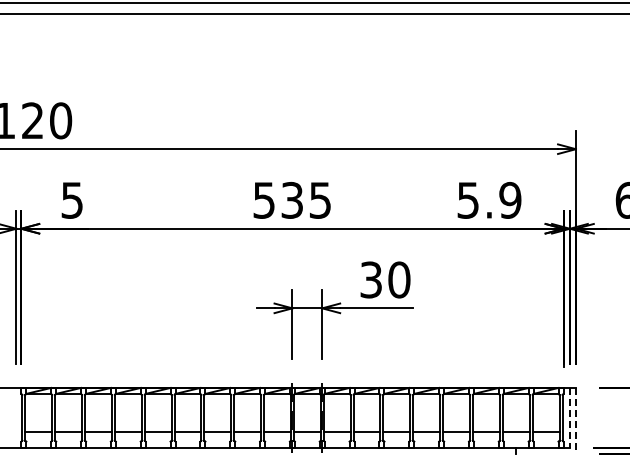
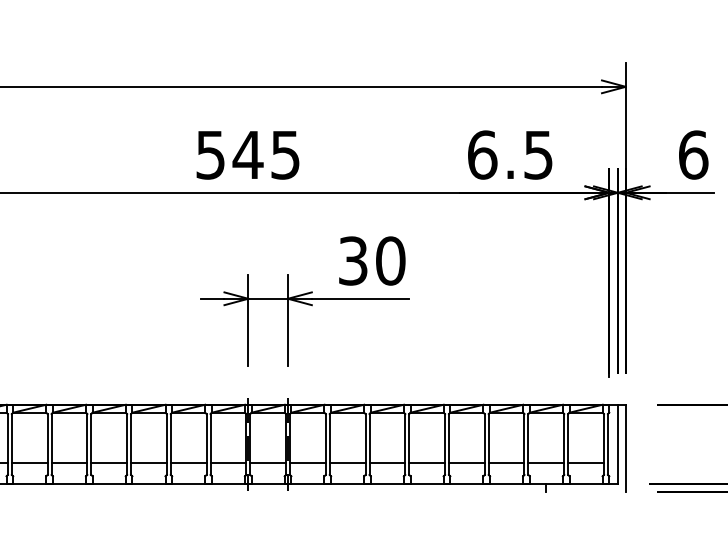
text: (291, 199) -> (247, 153), 535 -> 545
text: (489, 199) -> (510, 153), 5.9 -> 6.5
line: (569, 417) -> (617, 444), dashed -> solid
line: (575, 420) -> (625, 448), dashed -> solid

